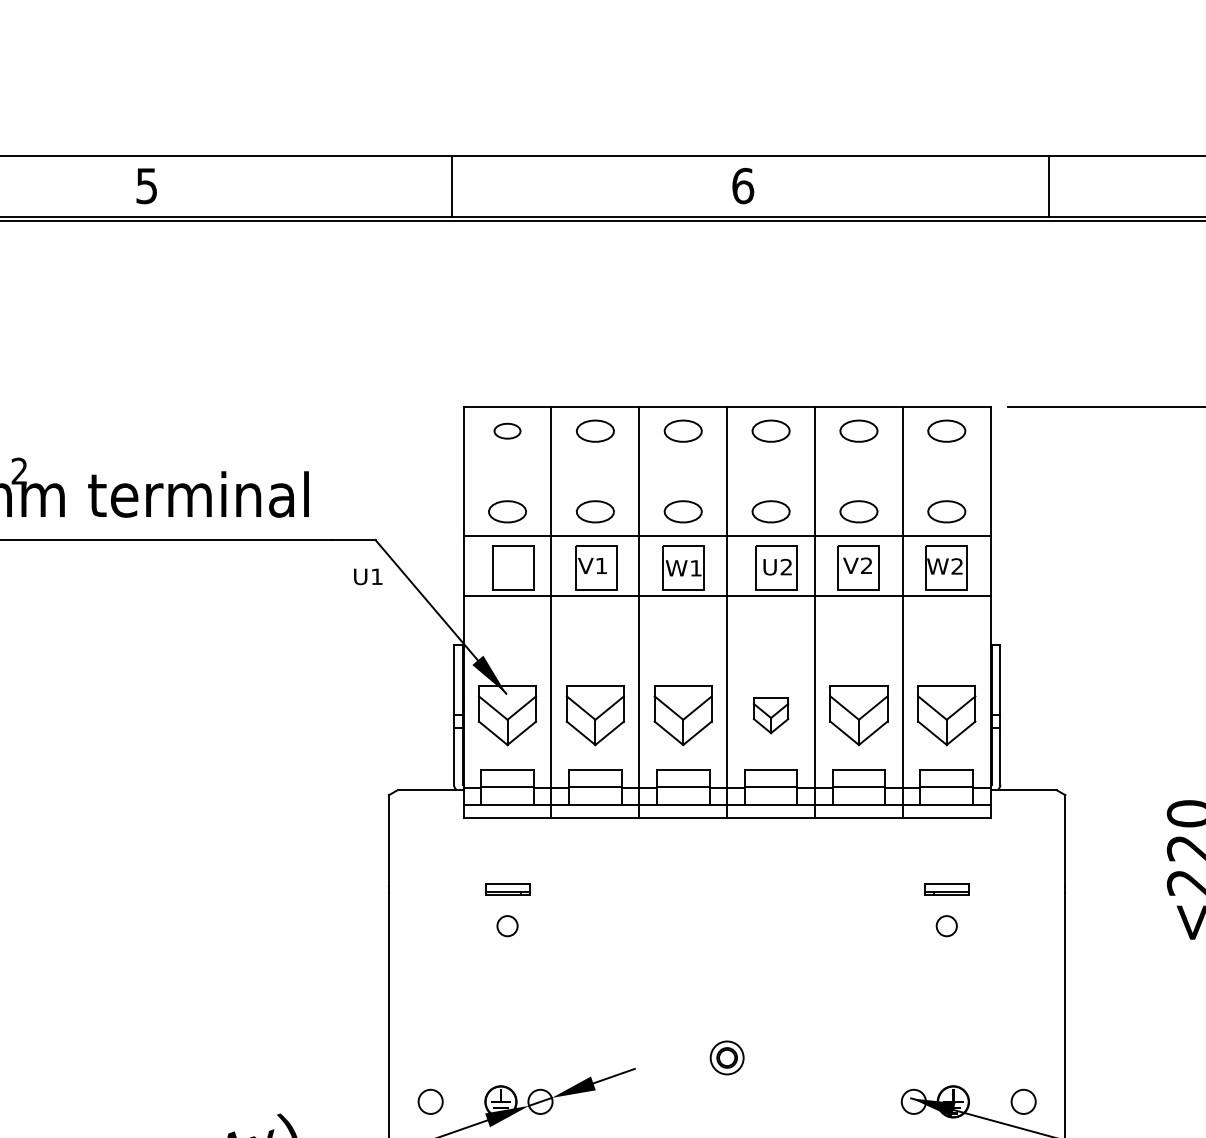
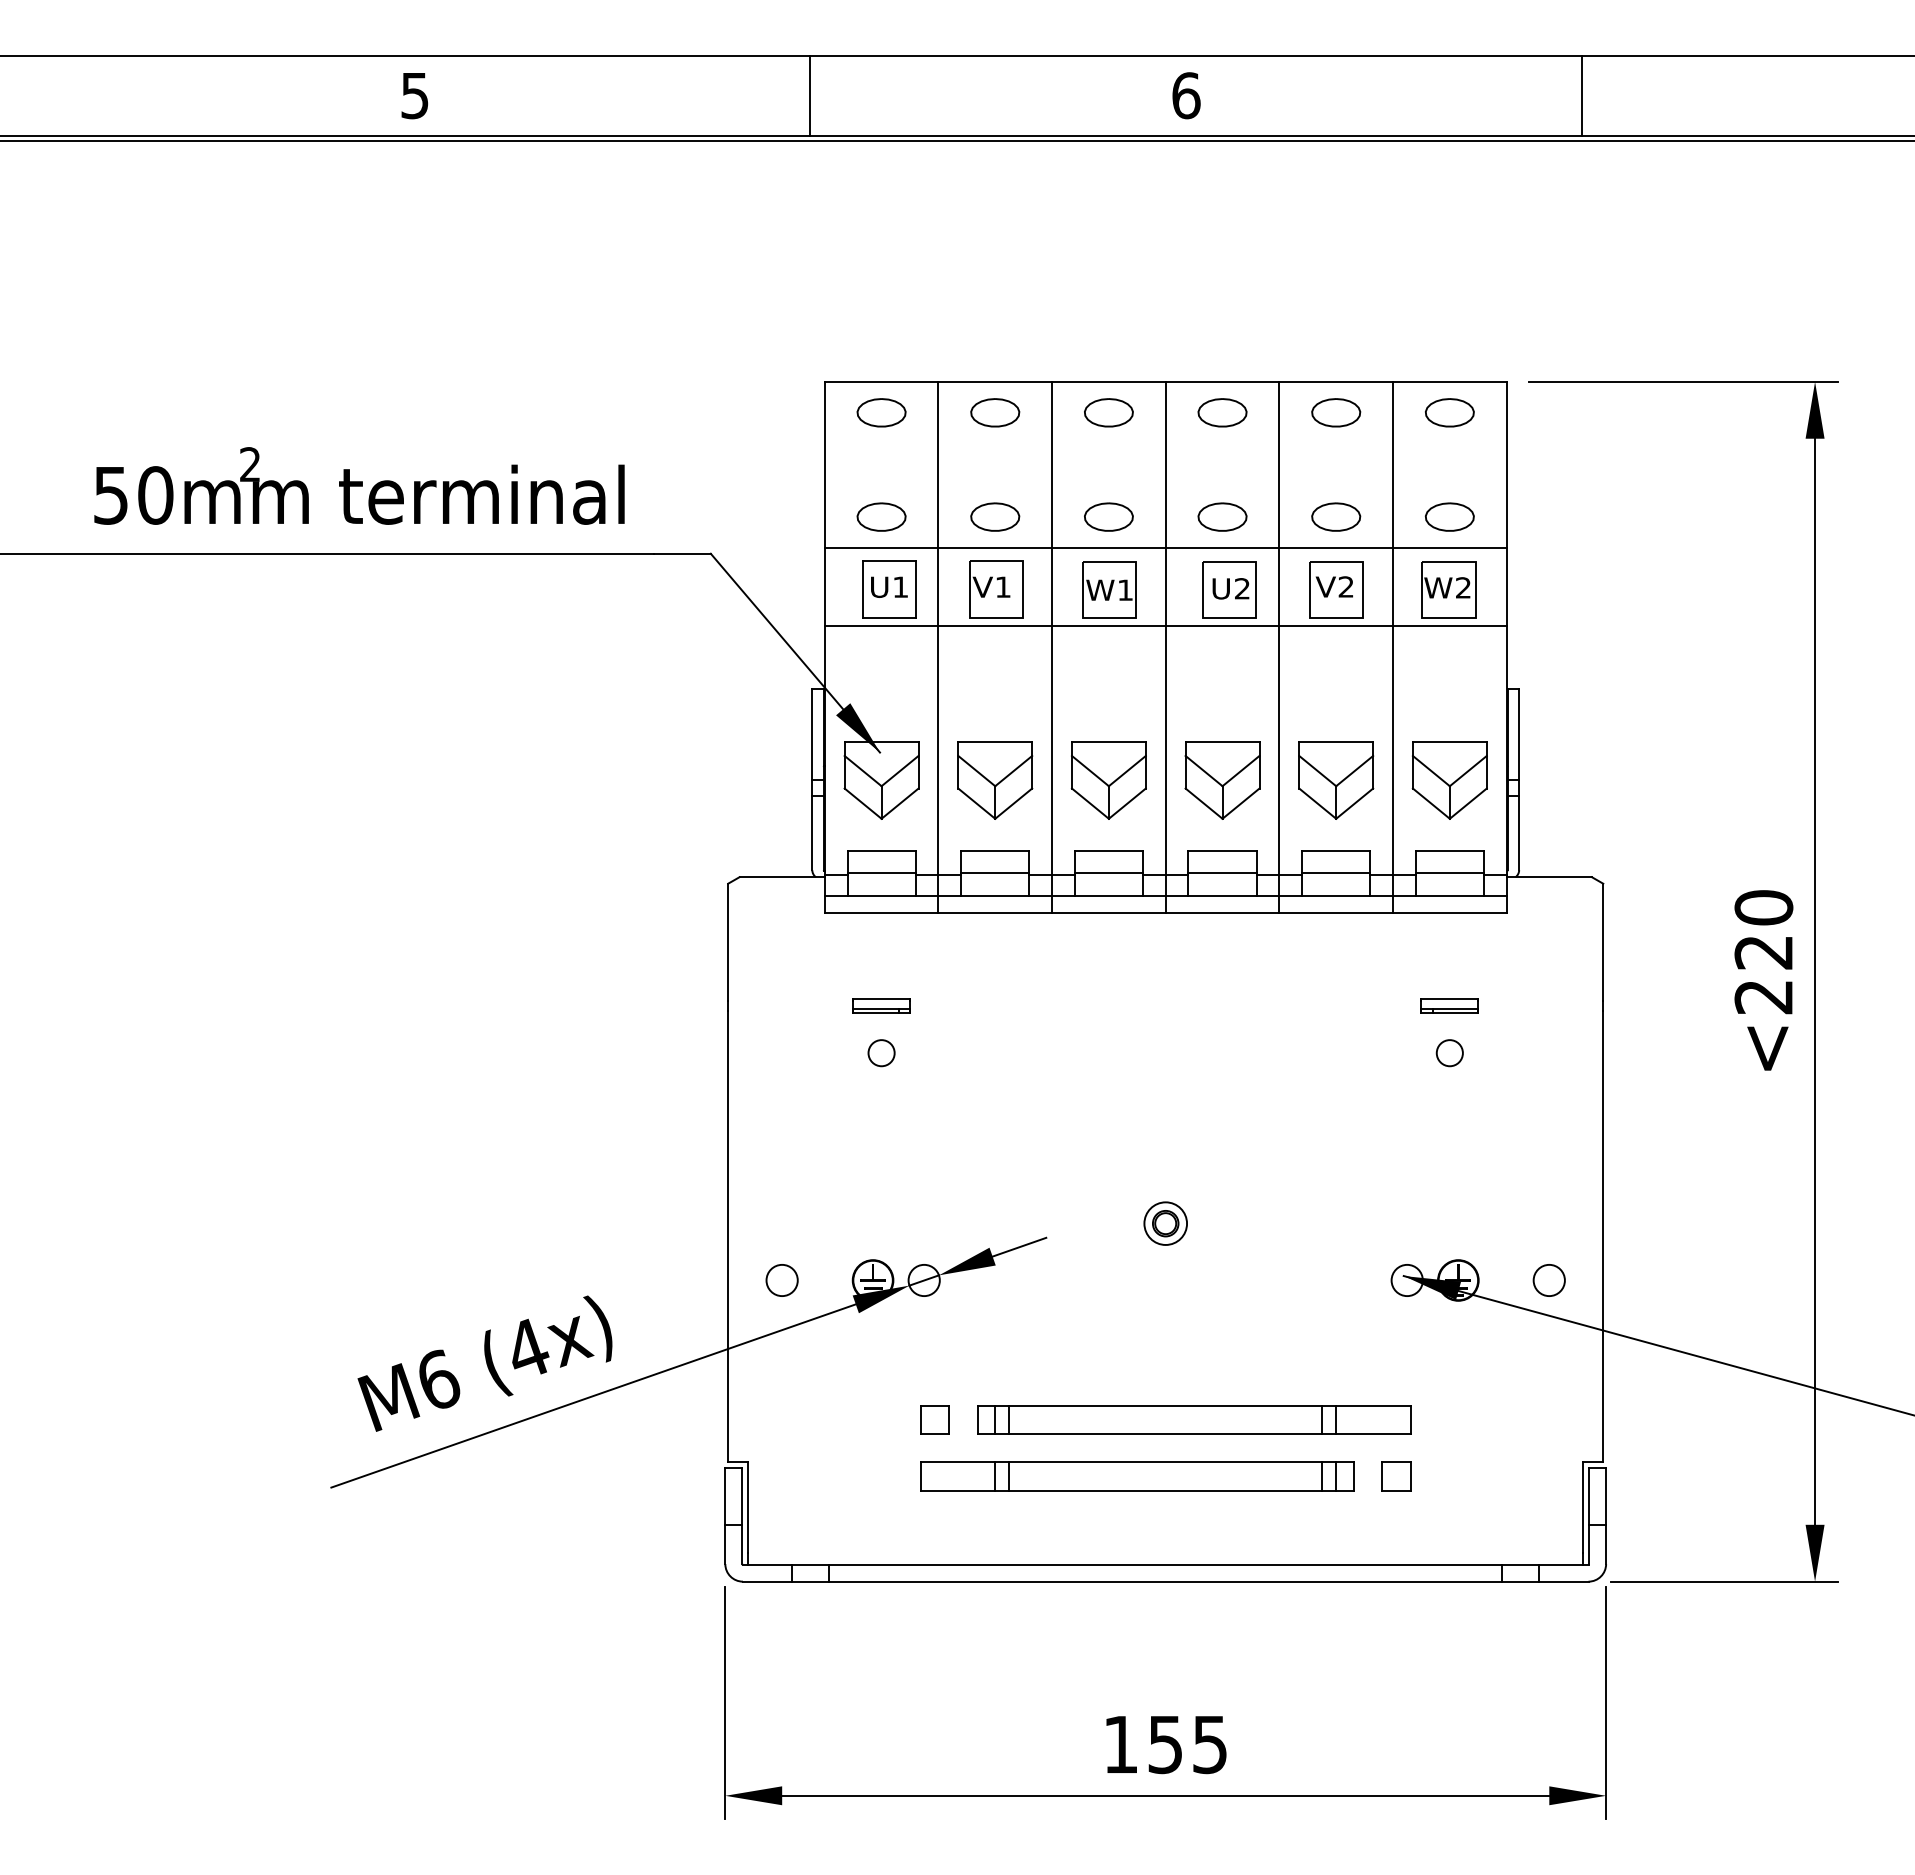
part: (507, 430) -> (881, 412), size x1.43
text: (368, 576) -> (889, 586), moved
part: (771, 715) -> (1222, 780), size x1.67

